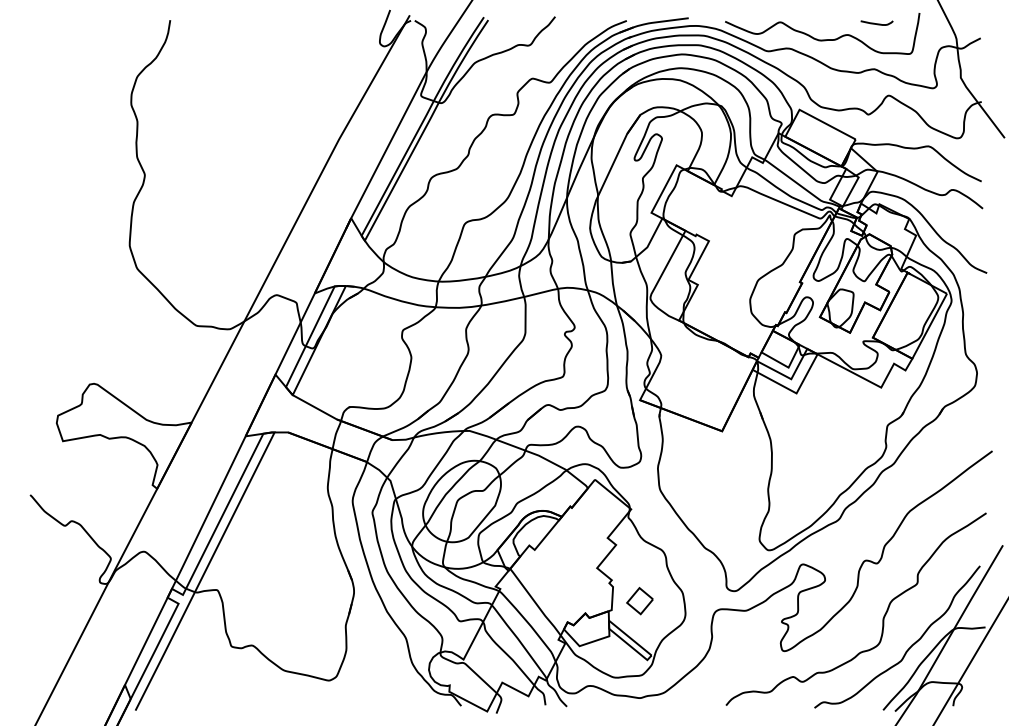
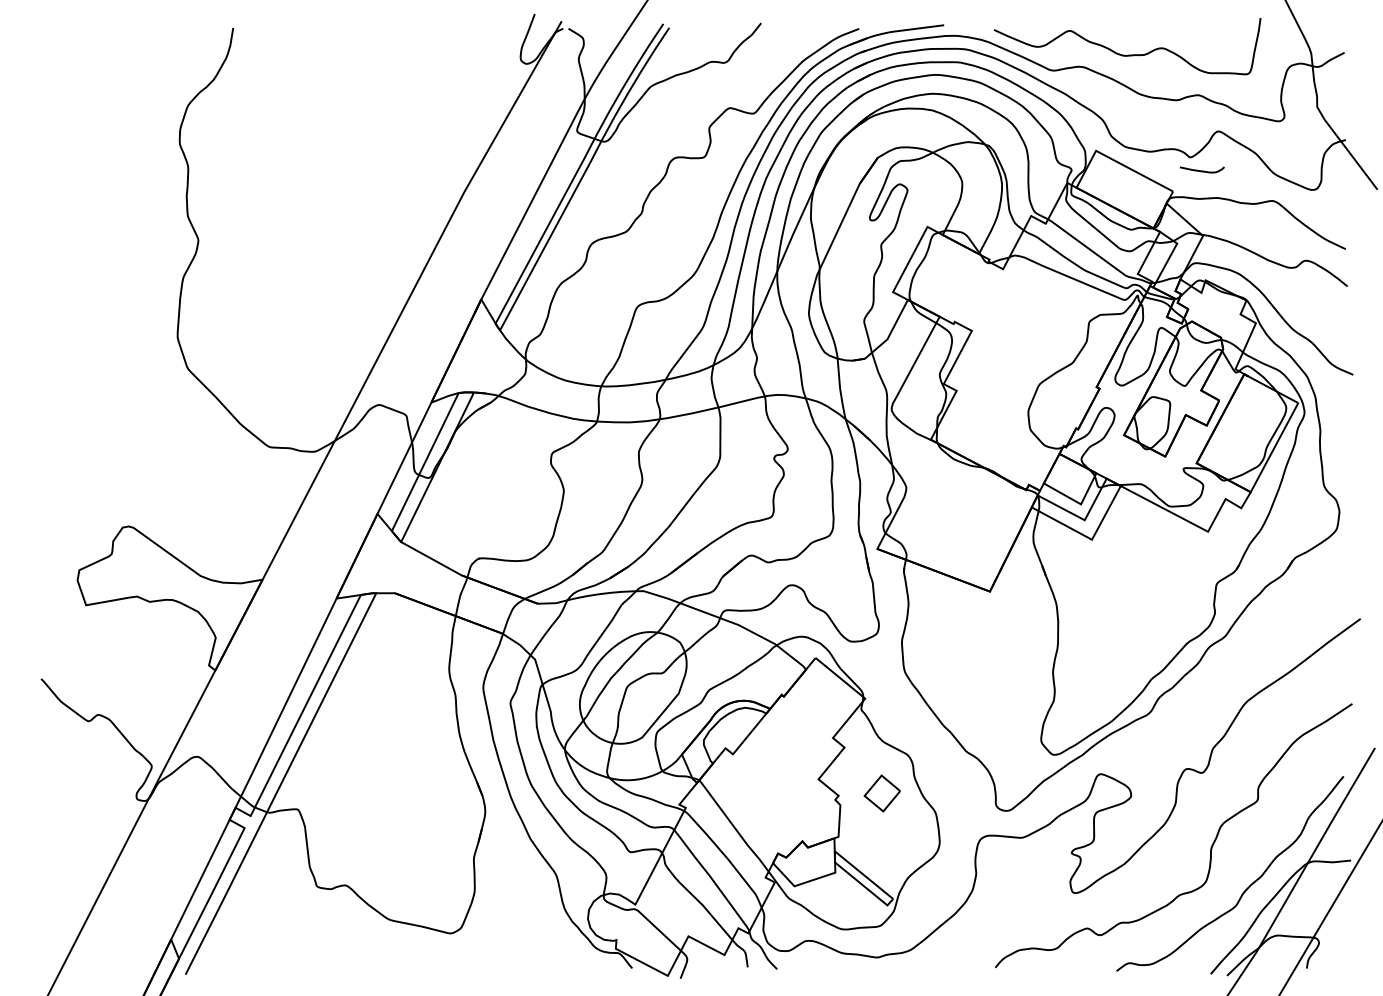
curve: (877, 23) -> (1202, 170), moved
part: (639, 601) -> (881, 793), moved

